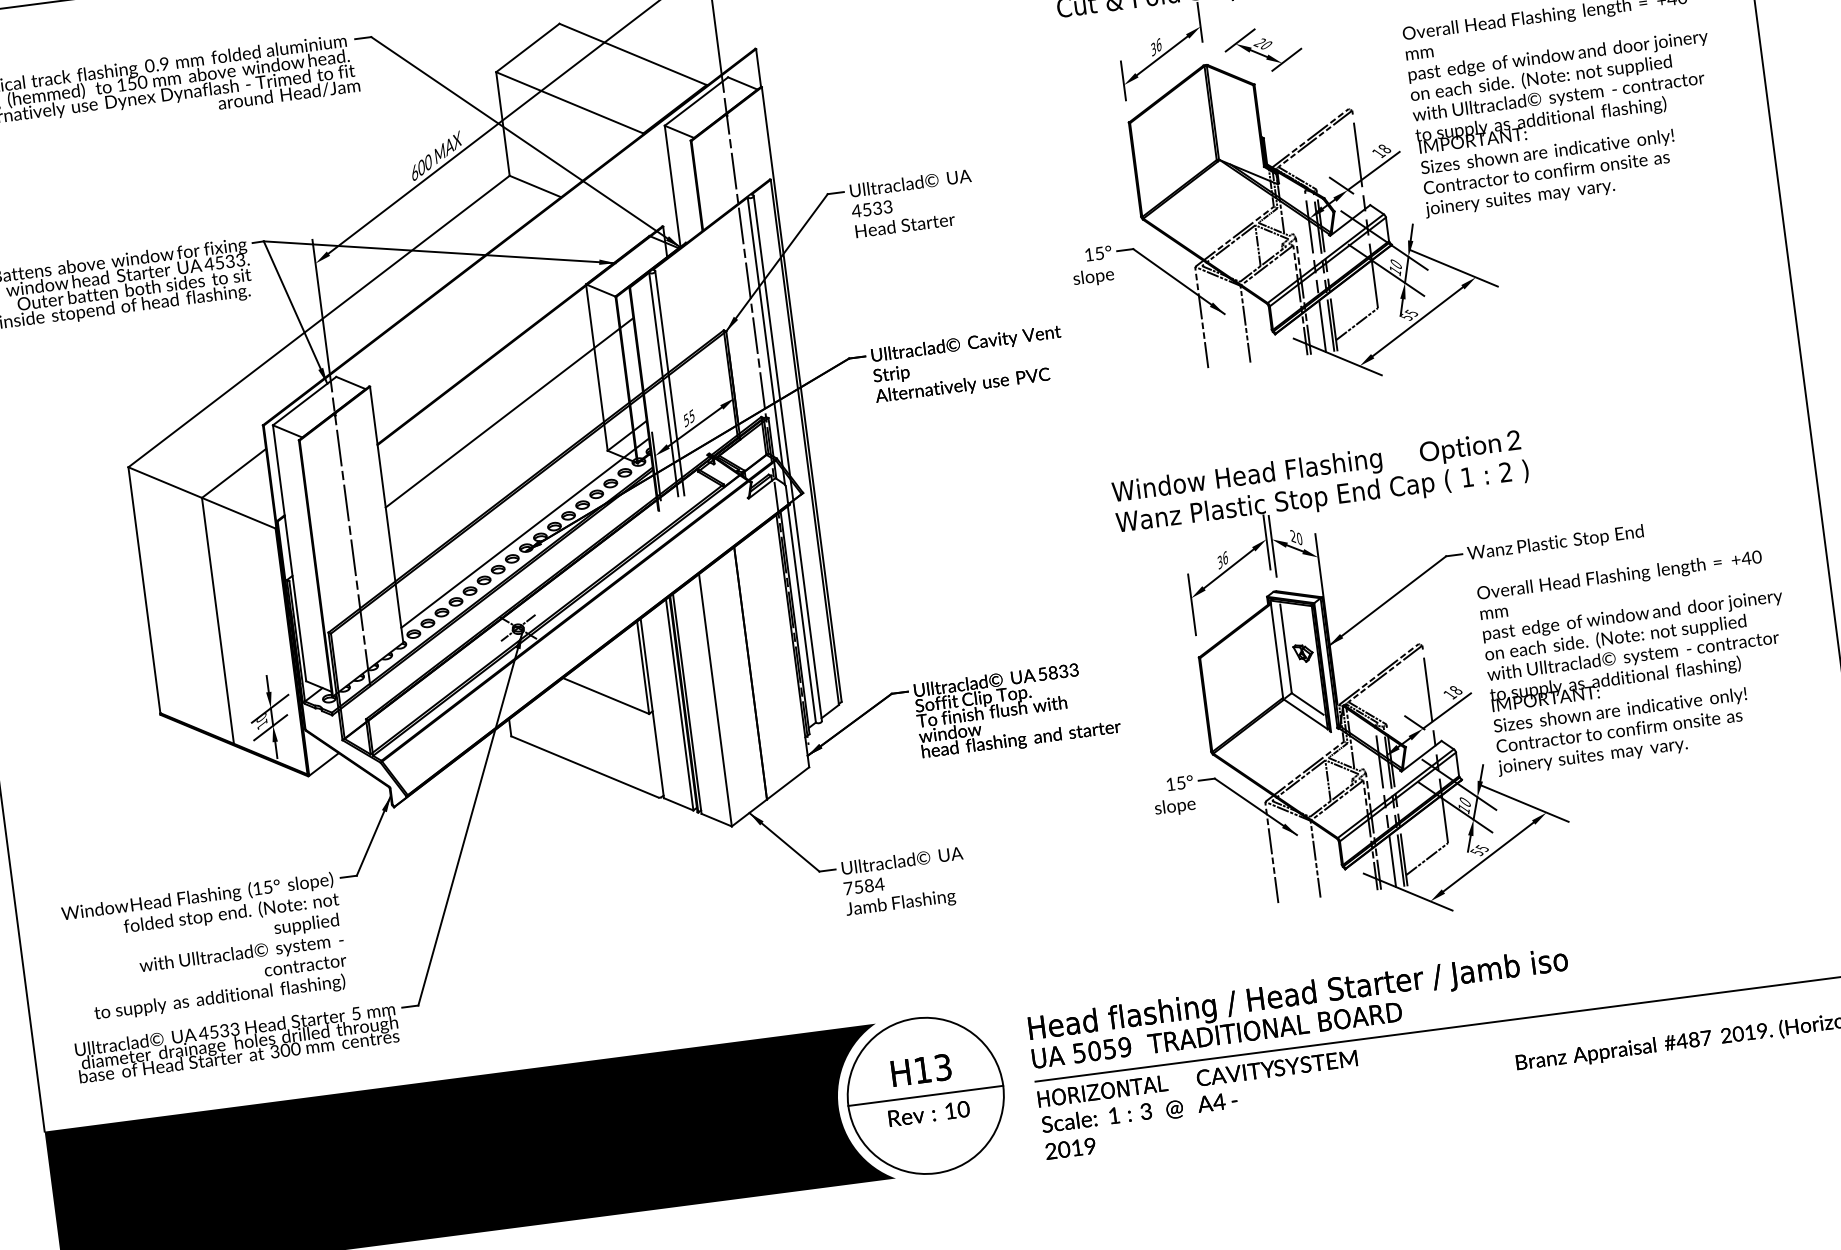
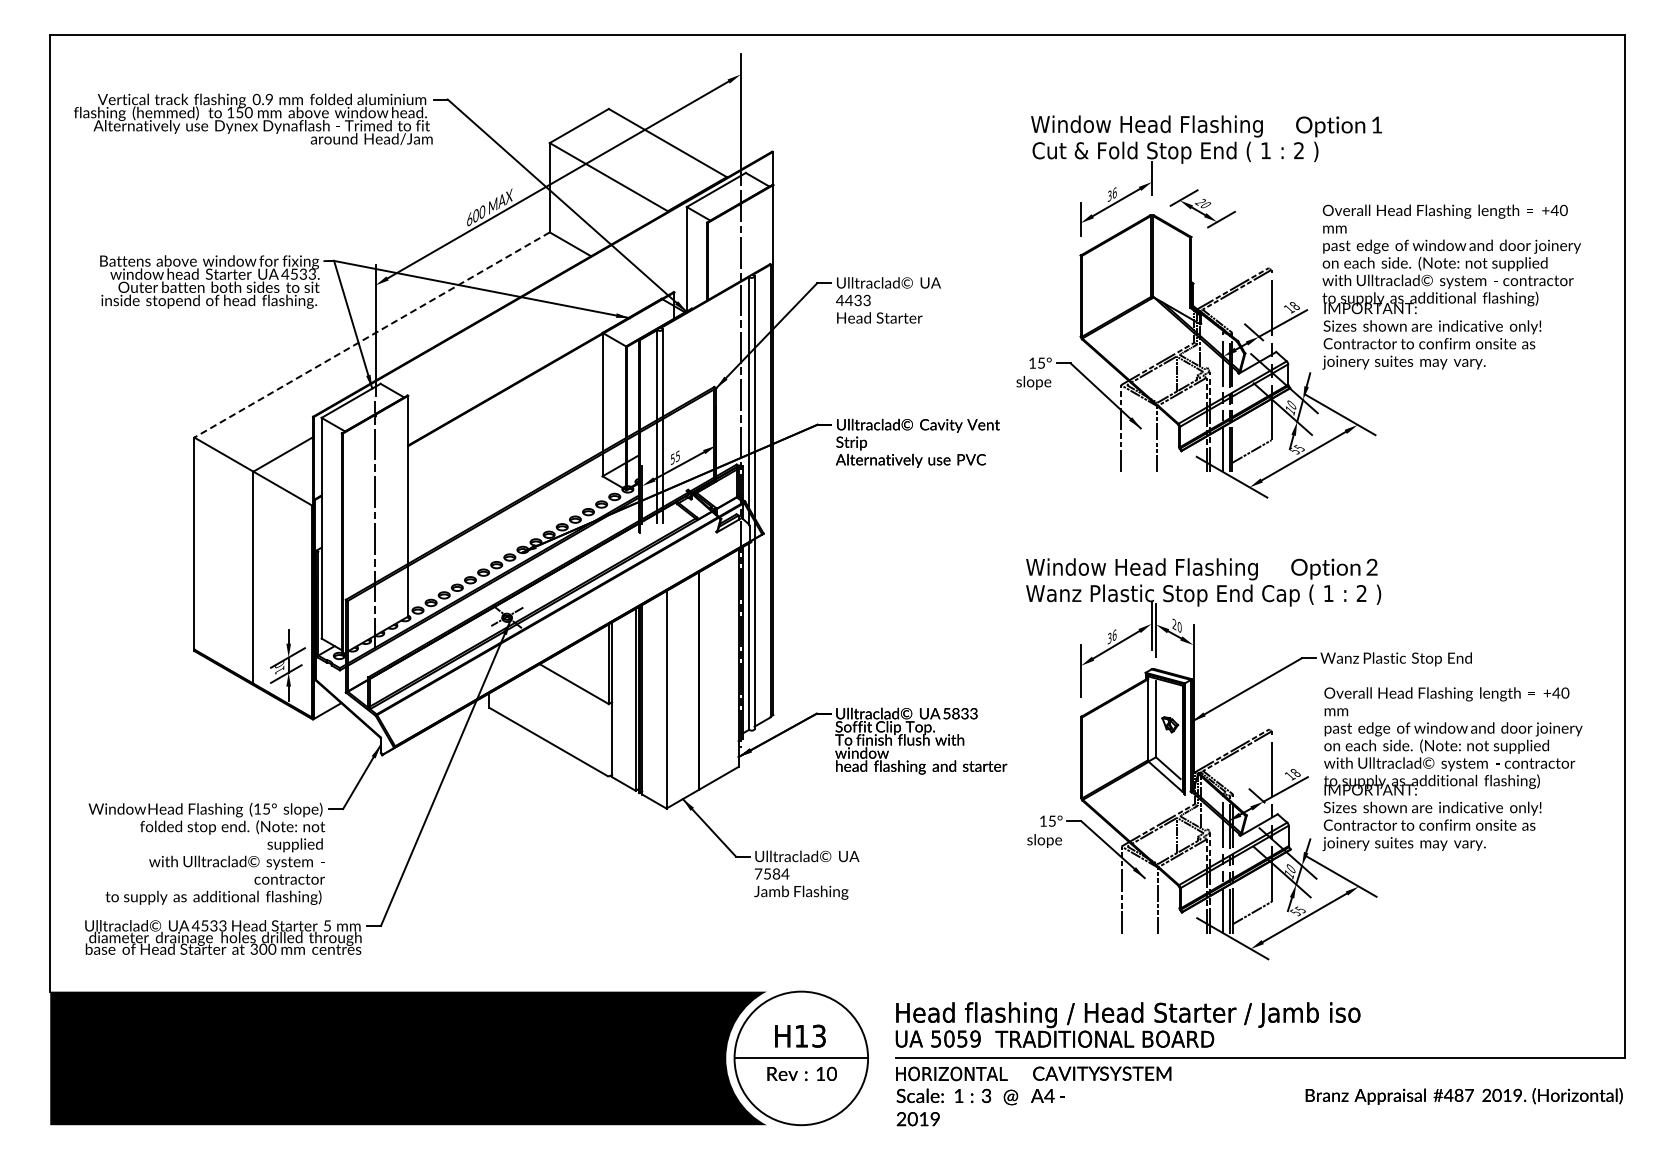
text: (867, 209) -> (849, 300), 4533 -> 4433
line: (318, 322) -> (371, 335), solid -> dashed
line: (509, 412) -> (523, 433), removed
line: (524, 532) -> (523, 536), removed

